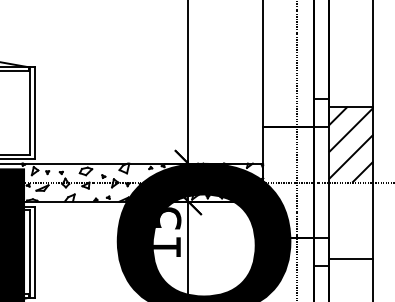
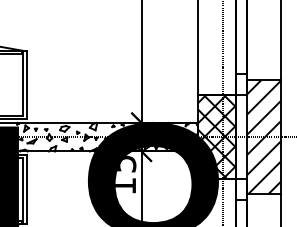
hatch: (288, 182) -> (216, 137), added
hatch: (350, 220) -> (263, 165), added

